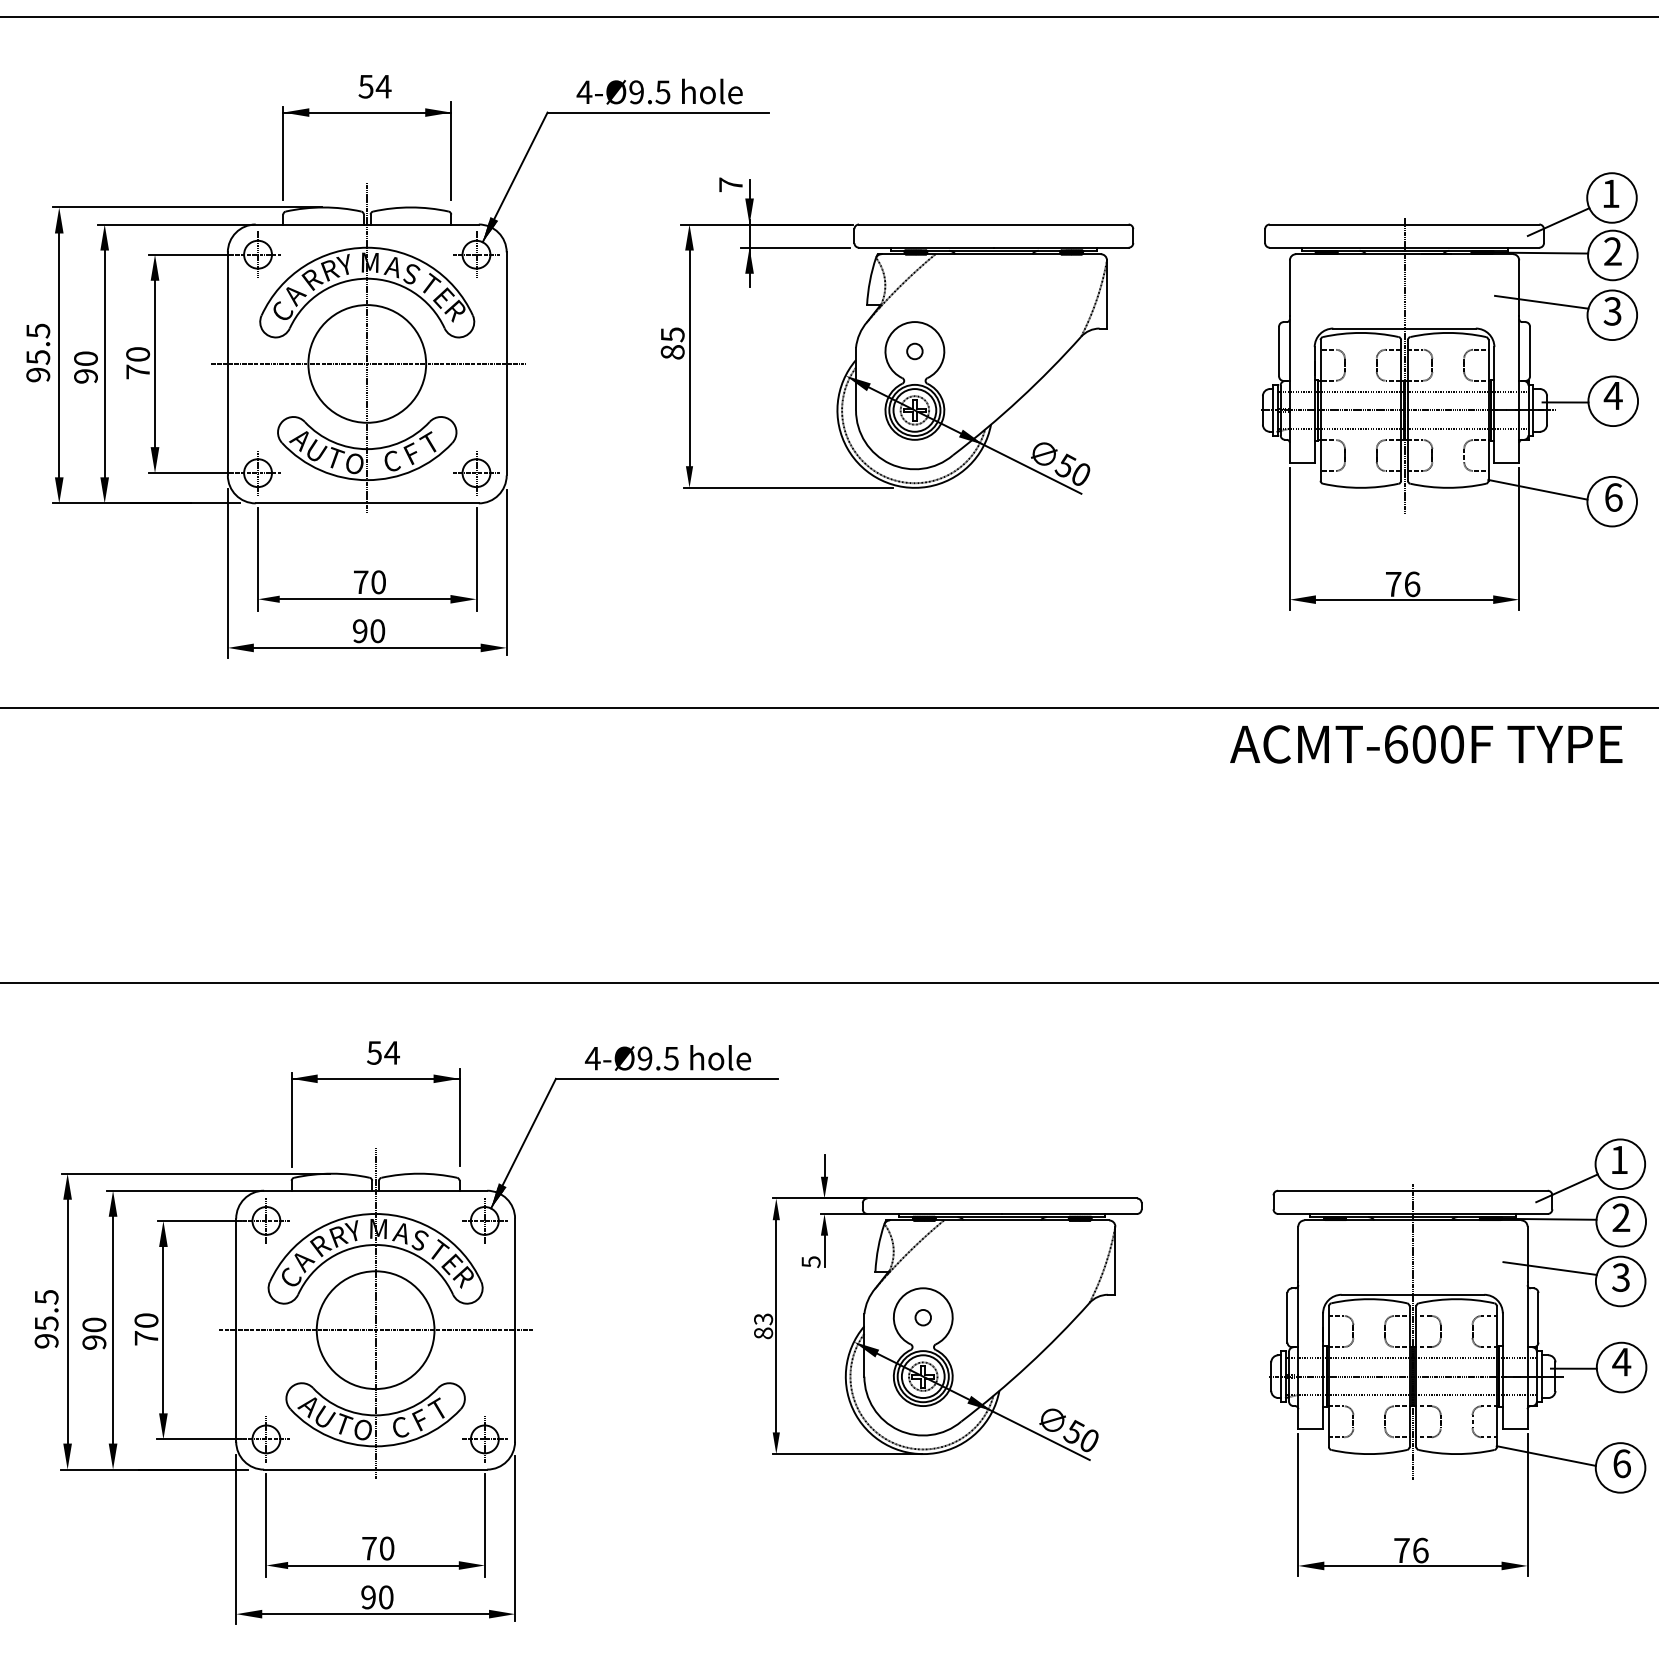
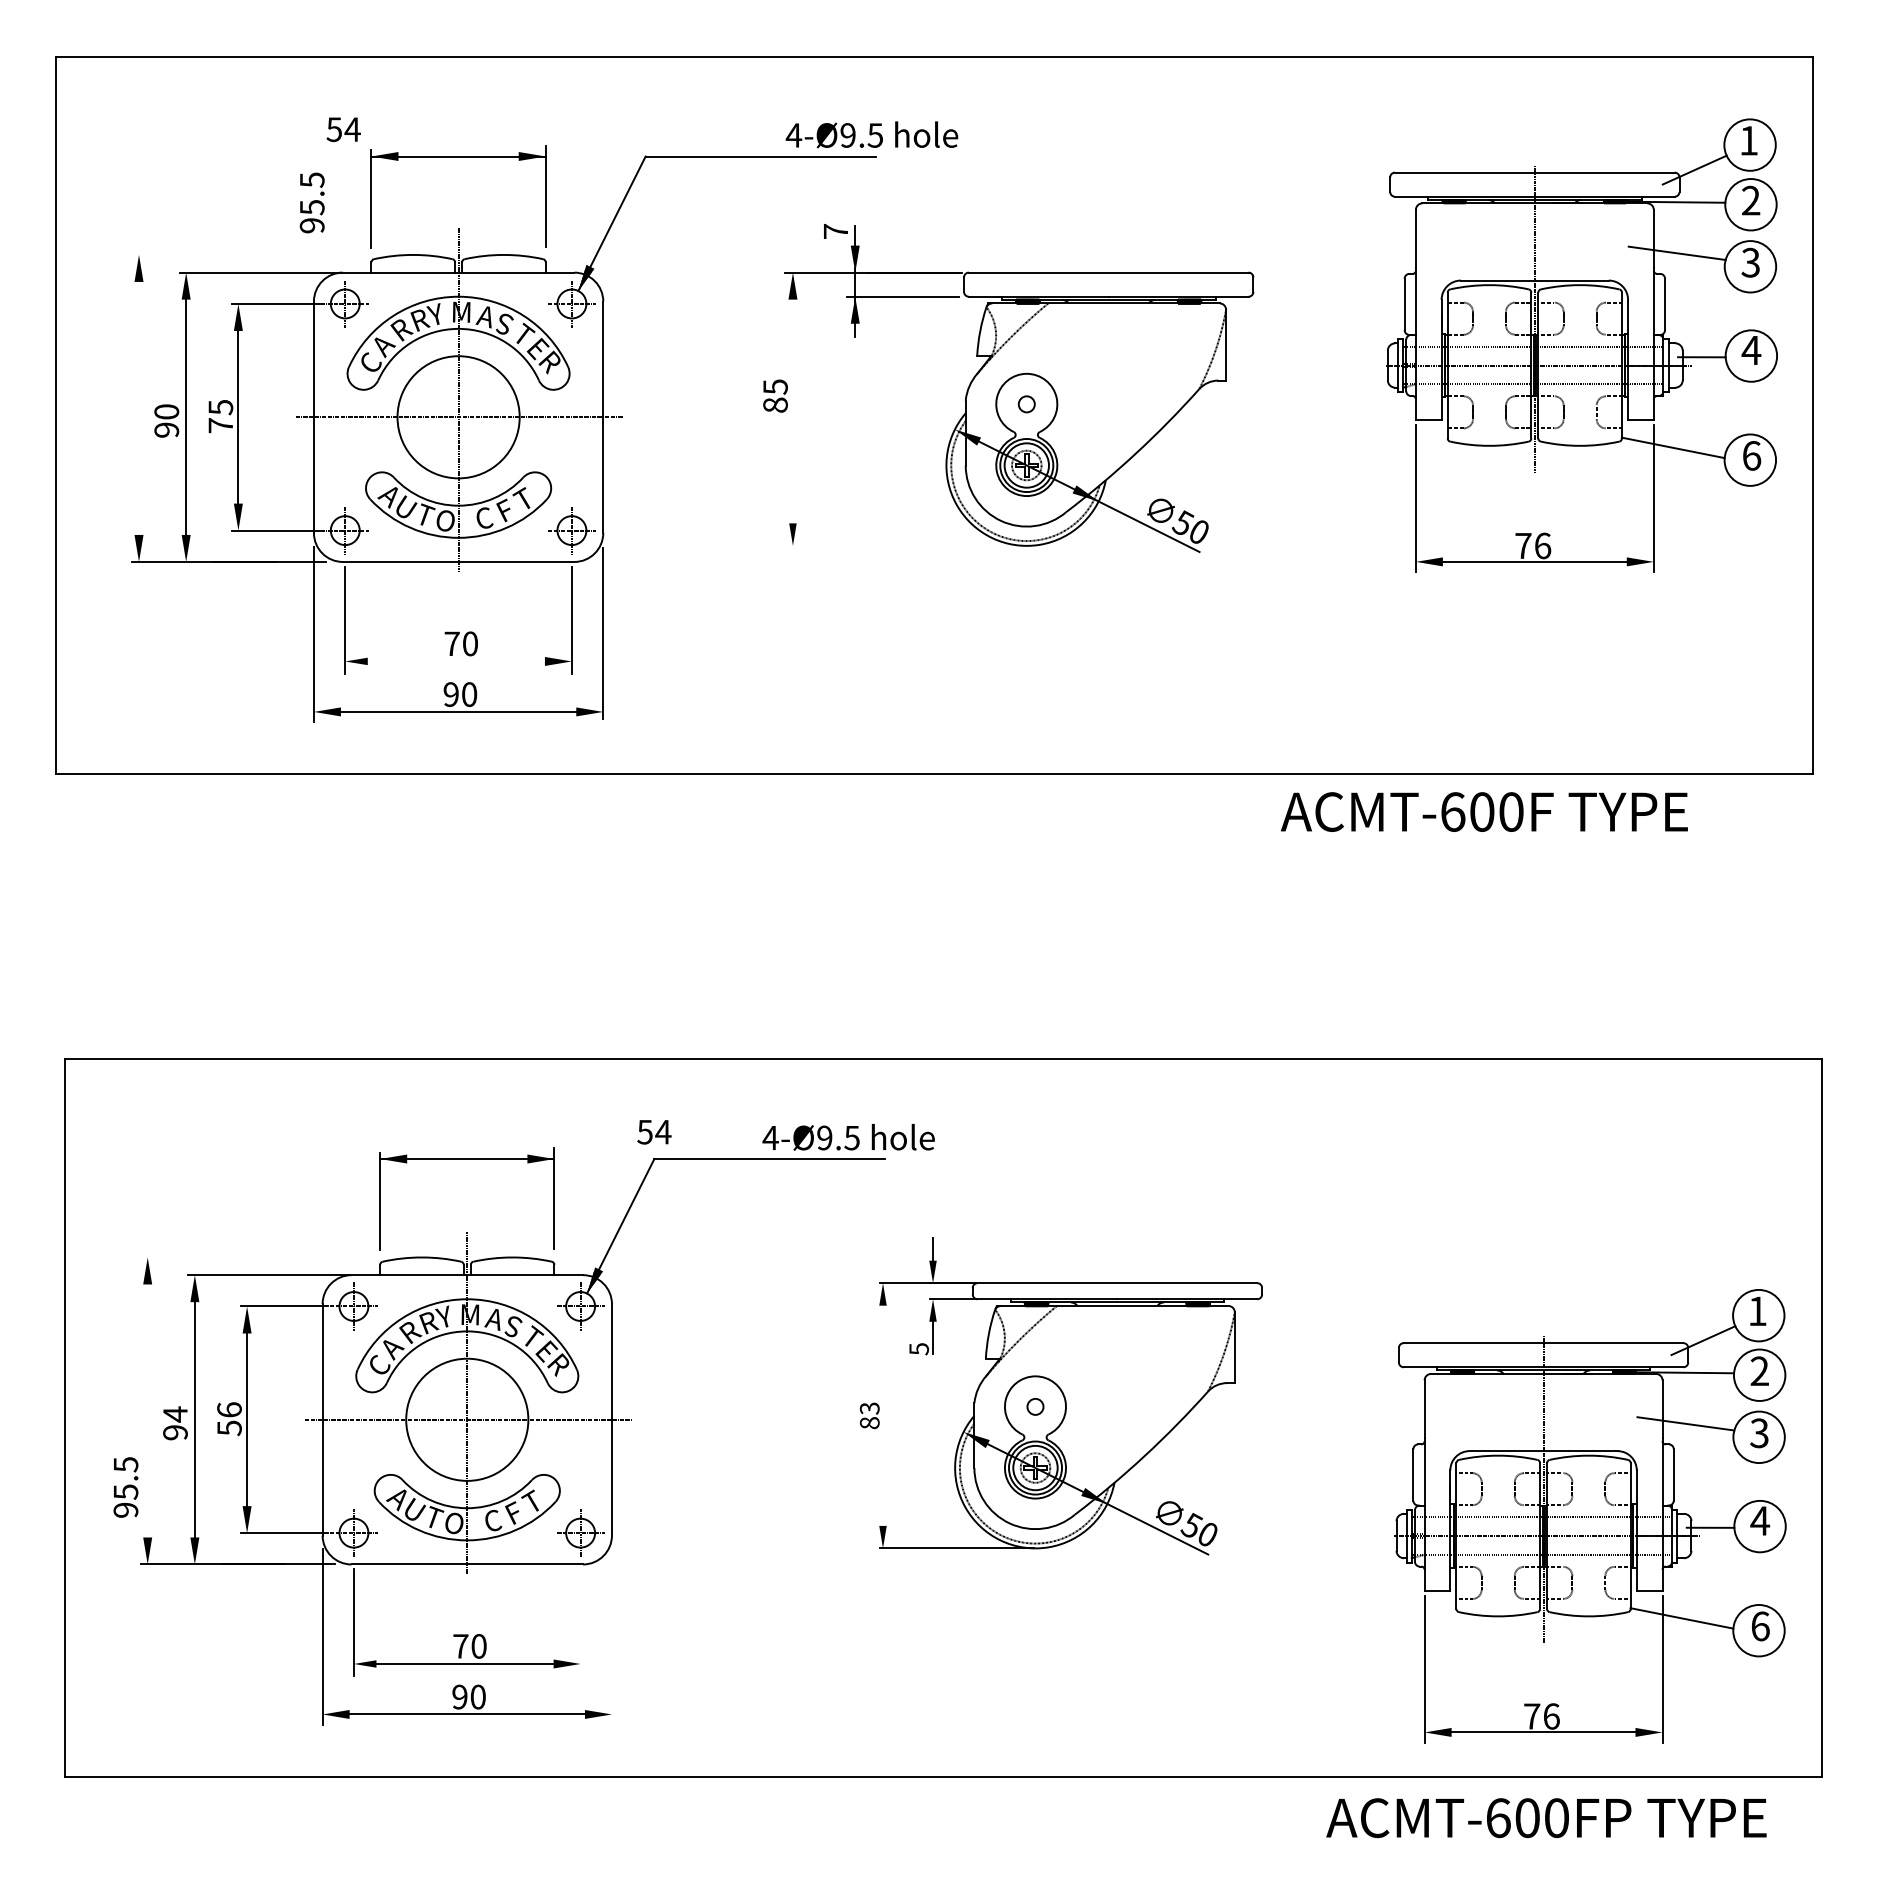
text: (374, 86) -> (343, 129), moved
text: (659, 91) -> (871, 134), moved
line: (186, 207) -> (271, 254), removed
text: (37, 352) -> (311, 202), moved
text: (137, 354) -> (220, 407), 70 -> 75
line: (59, 355) -> (139, 408), removed
line: (689, 356) -> (792, 409), removed
part: (1449, 391) -> (1581, 345), moved
line: (788, 487) -> (895, 545), removed
line: (367, 599) -> (458, 661), removed
text: (1426, 743) -> (1484, 811), moved
text: (383, 1053) -> (654, 1132), moved
text: (667, 1058) -> (848, 1137), moved
line: (195, 1173) -> (280, 1257), removed
text: (46, 1319) -> (125, 1487), moved
line: (67, 1321) -> (147, 1410), removed
text: (94, 1325) -> (175, 1414), 90 -> 94
line: (776, 1326) -> (883, 1415), removed
text: (146, 1329) -> (229, 1419), 70 -> 56
part: (1458, 1357) -> (1590, 1516), moved
line: (484, 1525) -> (580, 1622), removed
line: (514, 1538) -> (611, 1635), removed

